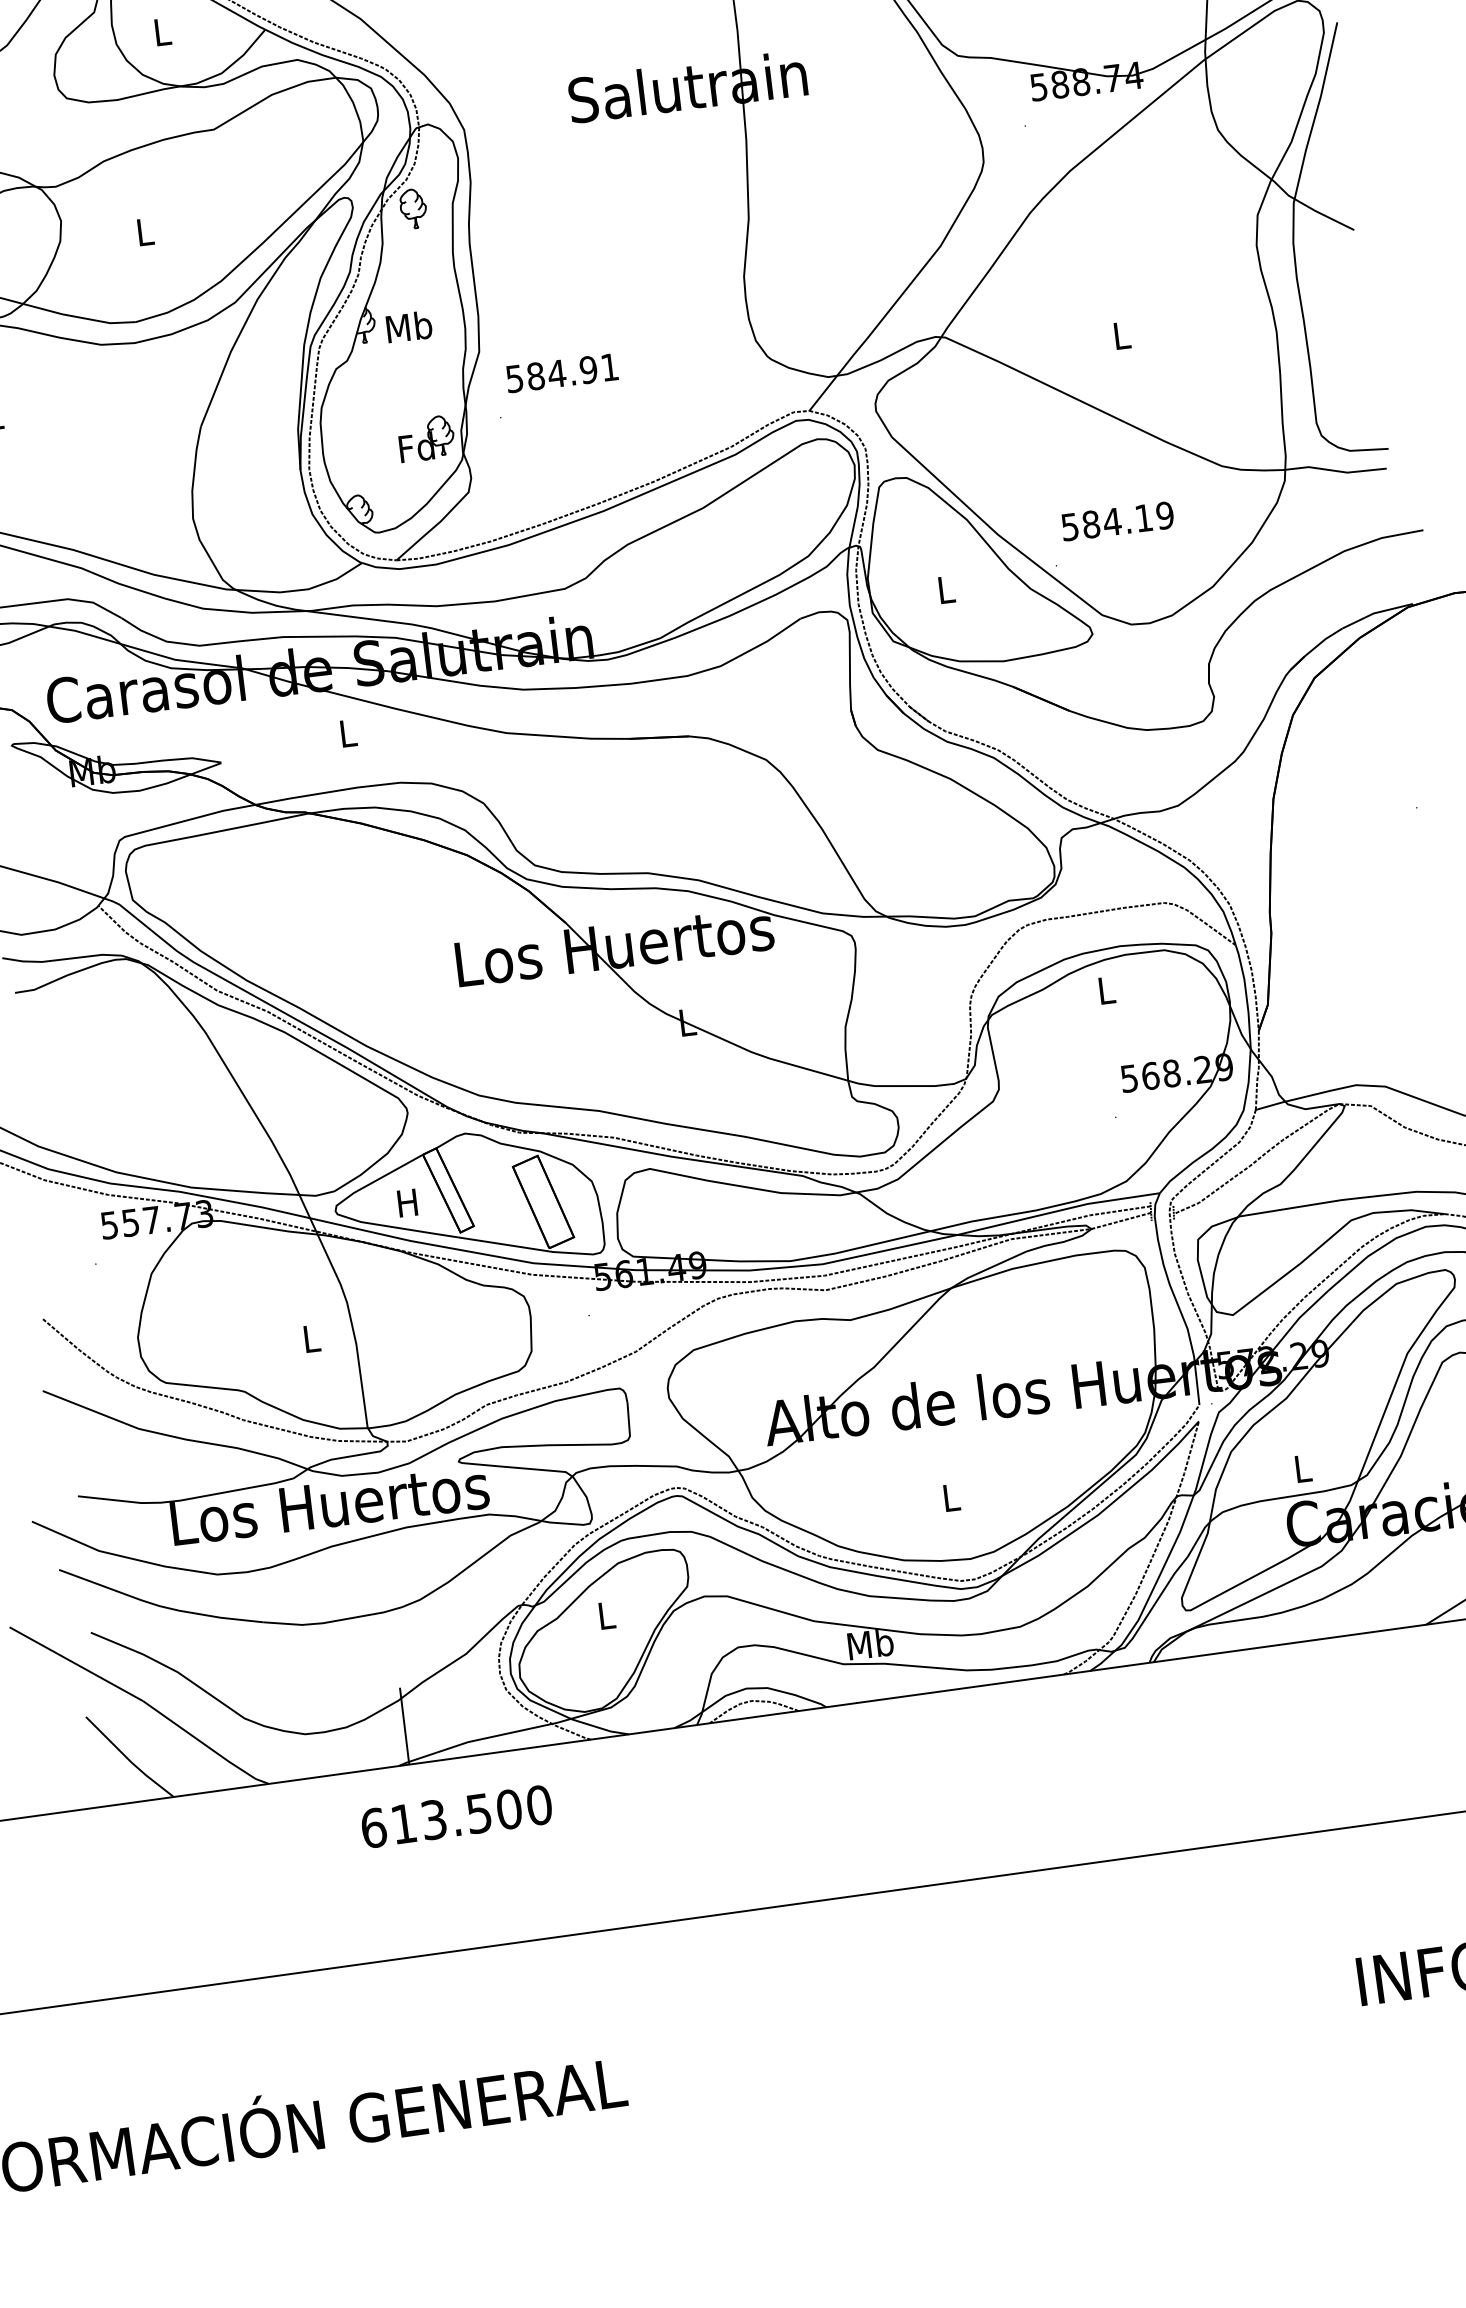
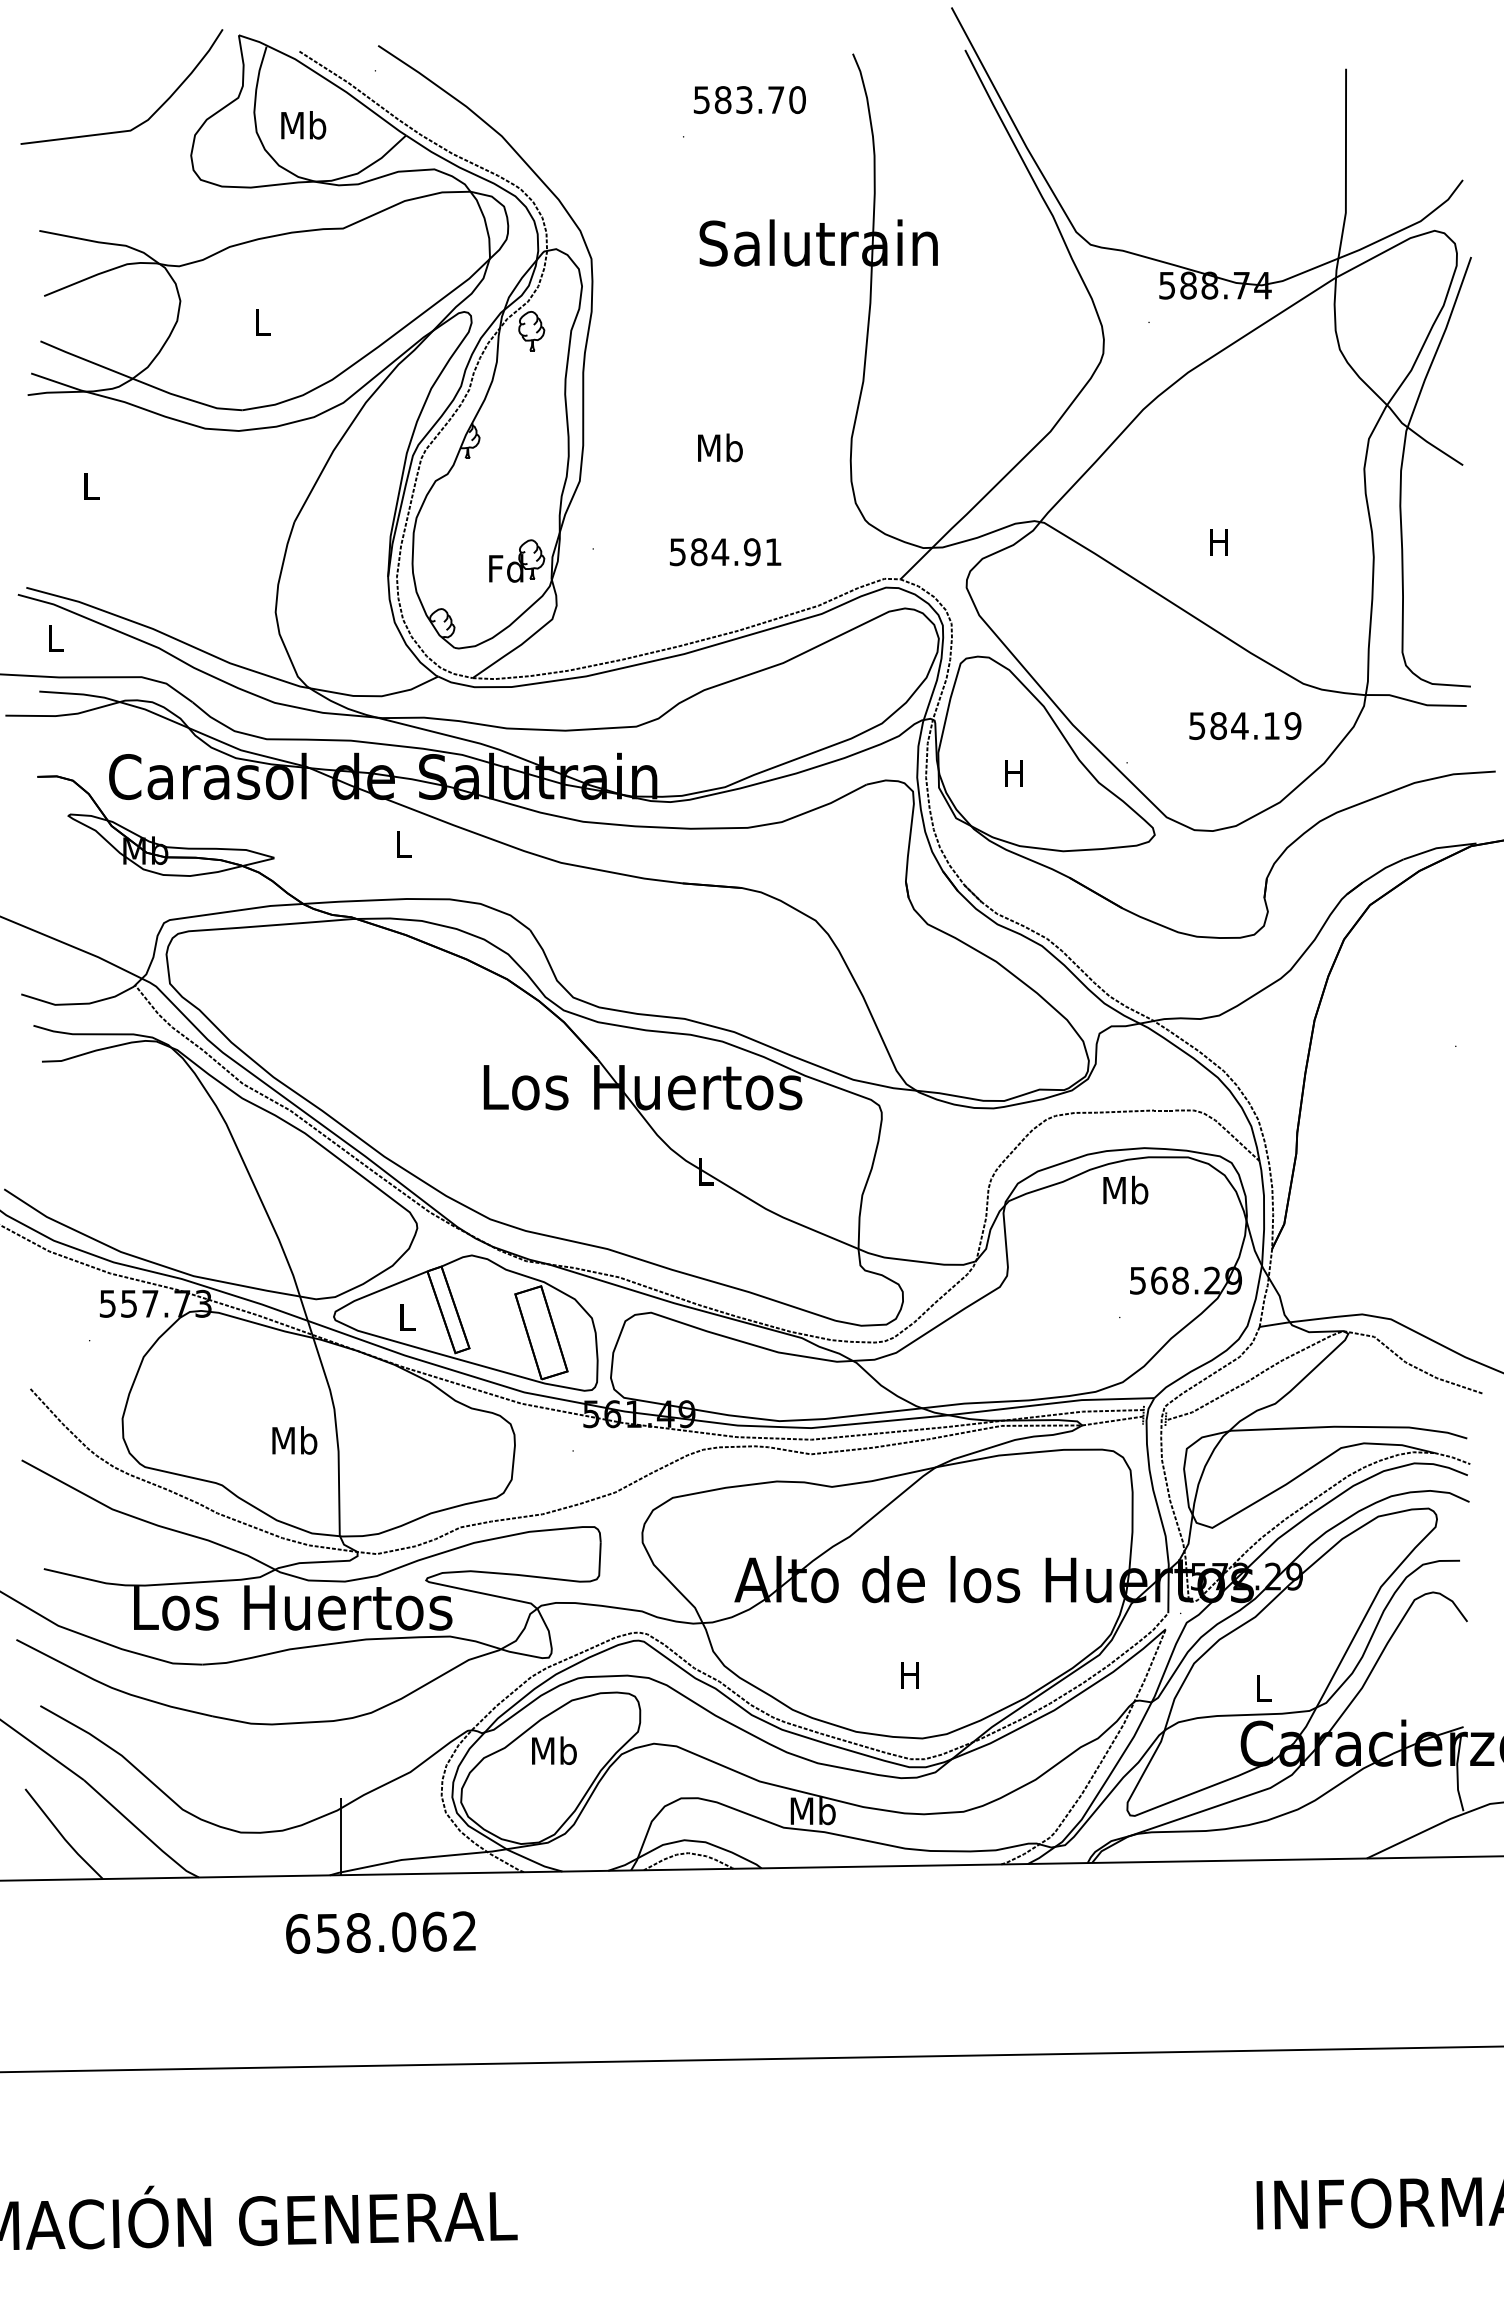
text: (162, 32) -> (303, 125), L -> Mb
text: (409, 326) -> (720, 447), moved
text: (1120, 336) -> (1218, 542), L -> H
text: (562, 373) -> (725, 552), moved
text: (1117, 520) -> (1245, 725), moved
text: (944, 590) -> (1013, 773), L -> H
text: (1106, 989) -> (1125, 1189), L -> Mb
text: (407, 1203) -> (406, 1317), H -> L
text: (311, 1338) -> (294, 1440), L -> Mb
text: (950, 1498) -> (909, 1675), L -> H
text: (606, 1615) -> (554, 1750), L -> Mb
text: (471, 1814) -> (396, 1932), 613.500 -> 658.062

